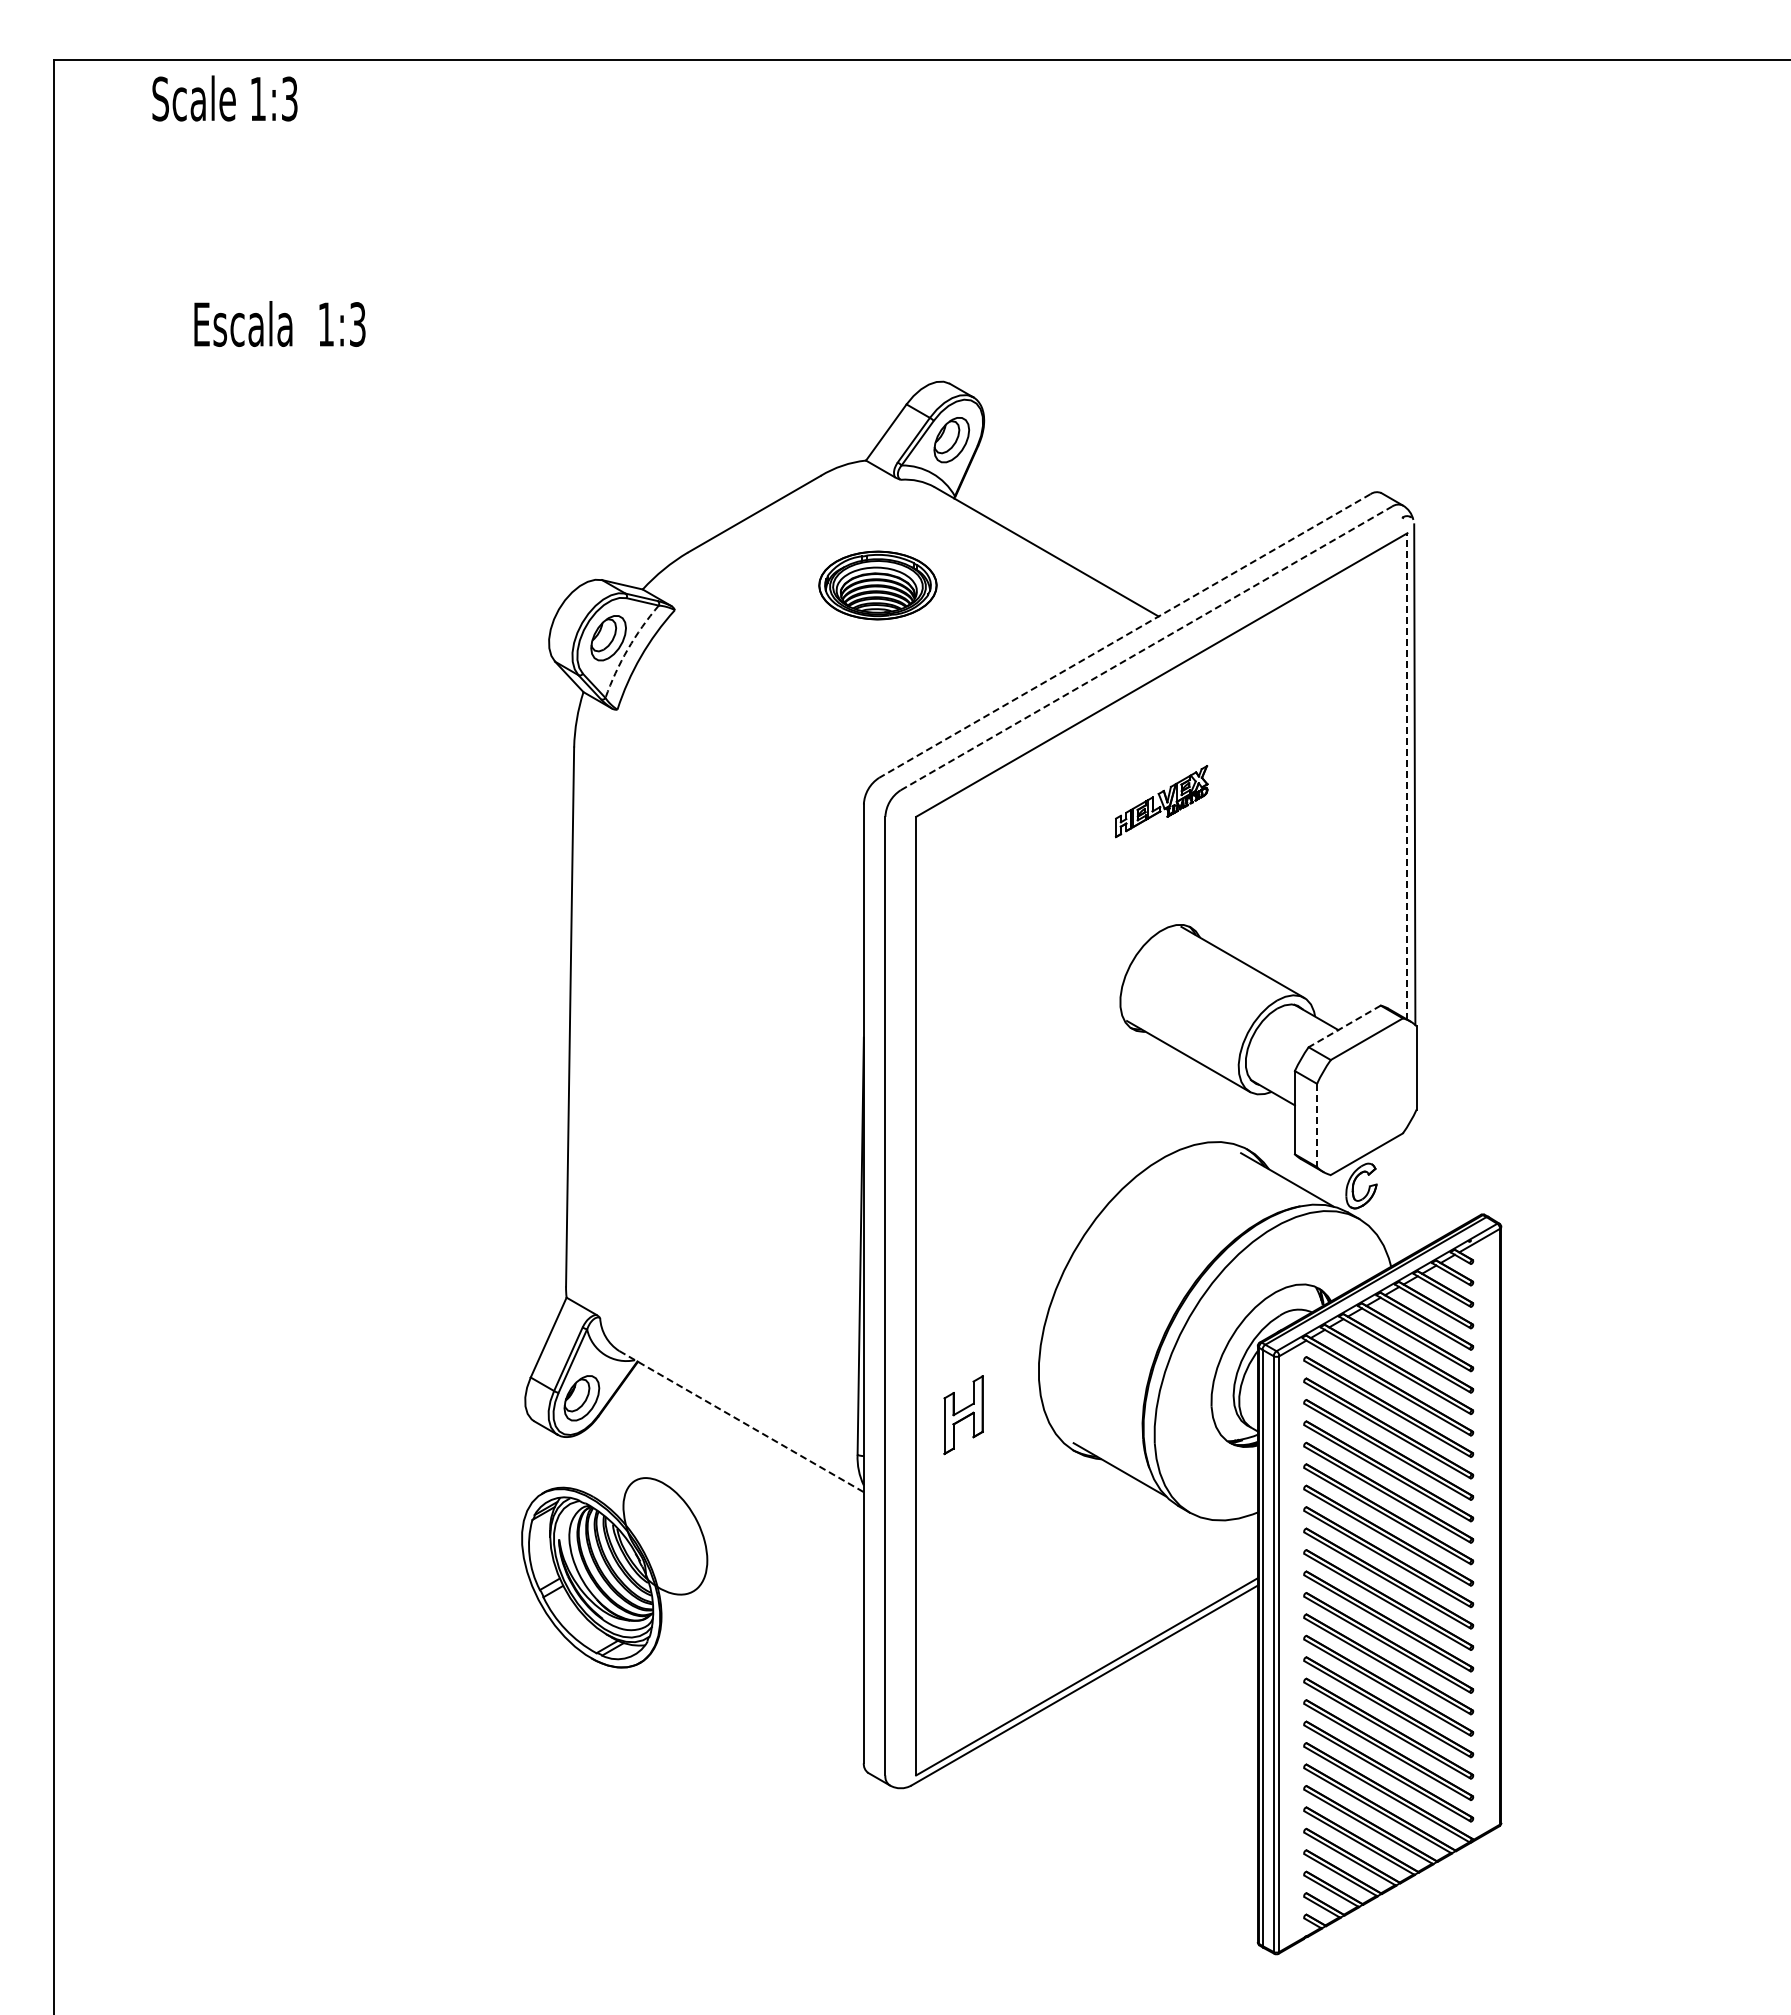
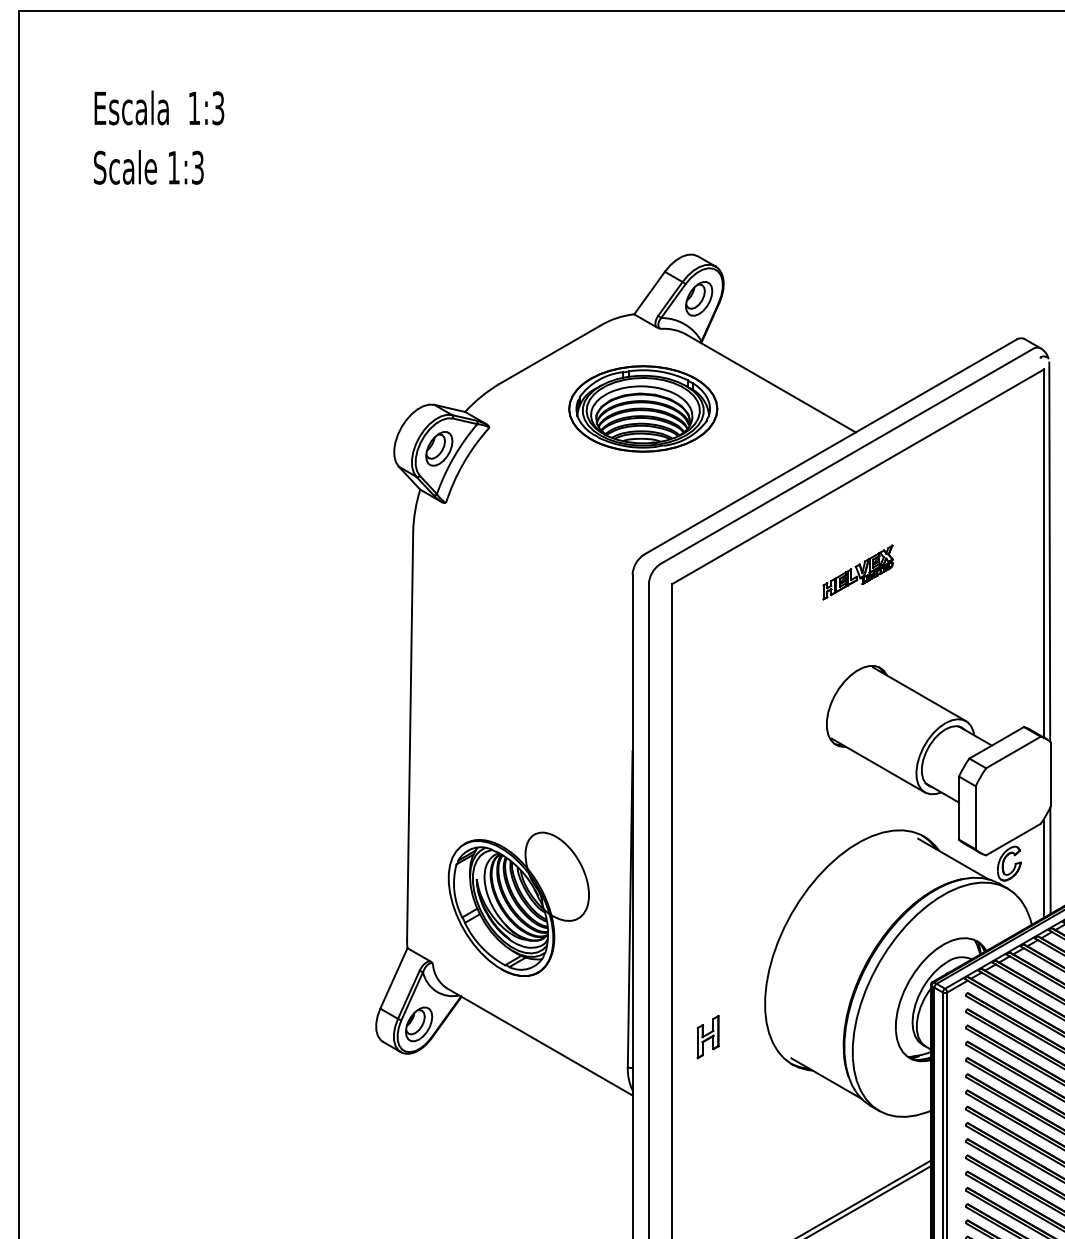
text: (224, 98) -> (148, 167), moved
text: (279, 323) -> (159, 107), moved
part: (877, 585) -> (642, 408), size x1.67
line: (1124, 636) -> (829, 447), dashed -> solid
line: (1146, 648) -> (846, 456), dashed -> solid
arc: (627, 649) -> (453, 457), dashed -> solid
line: (1407, 775) -> (1044, 552), dashed -> solid
line: (1344, 1026) -> (996, 742), dashed -> solid
line: (1317, 1125) -> (976, 817), dashed -> solid
line: (1415, 1181) -> (1050, 860), added
line: (1407, 1191) -> (1044, 867), added
part: (963, 1414) -> (708, 1036), size x0.71
line: (742, 1421) -> (540, 1041), dashed -> solid
part: (614, 1572) -> (518, 904), moved

